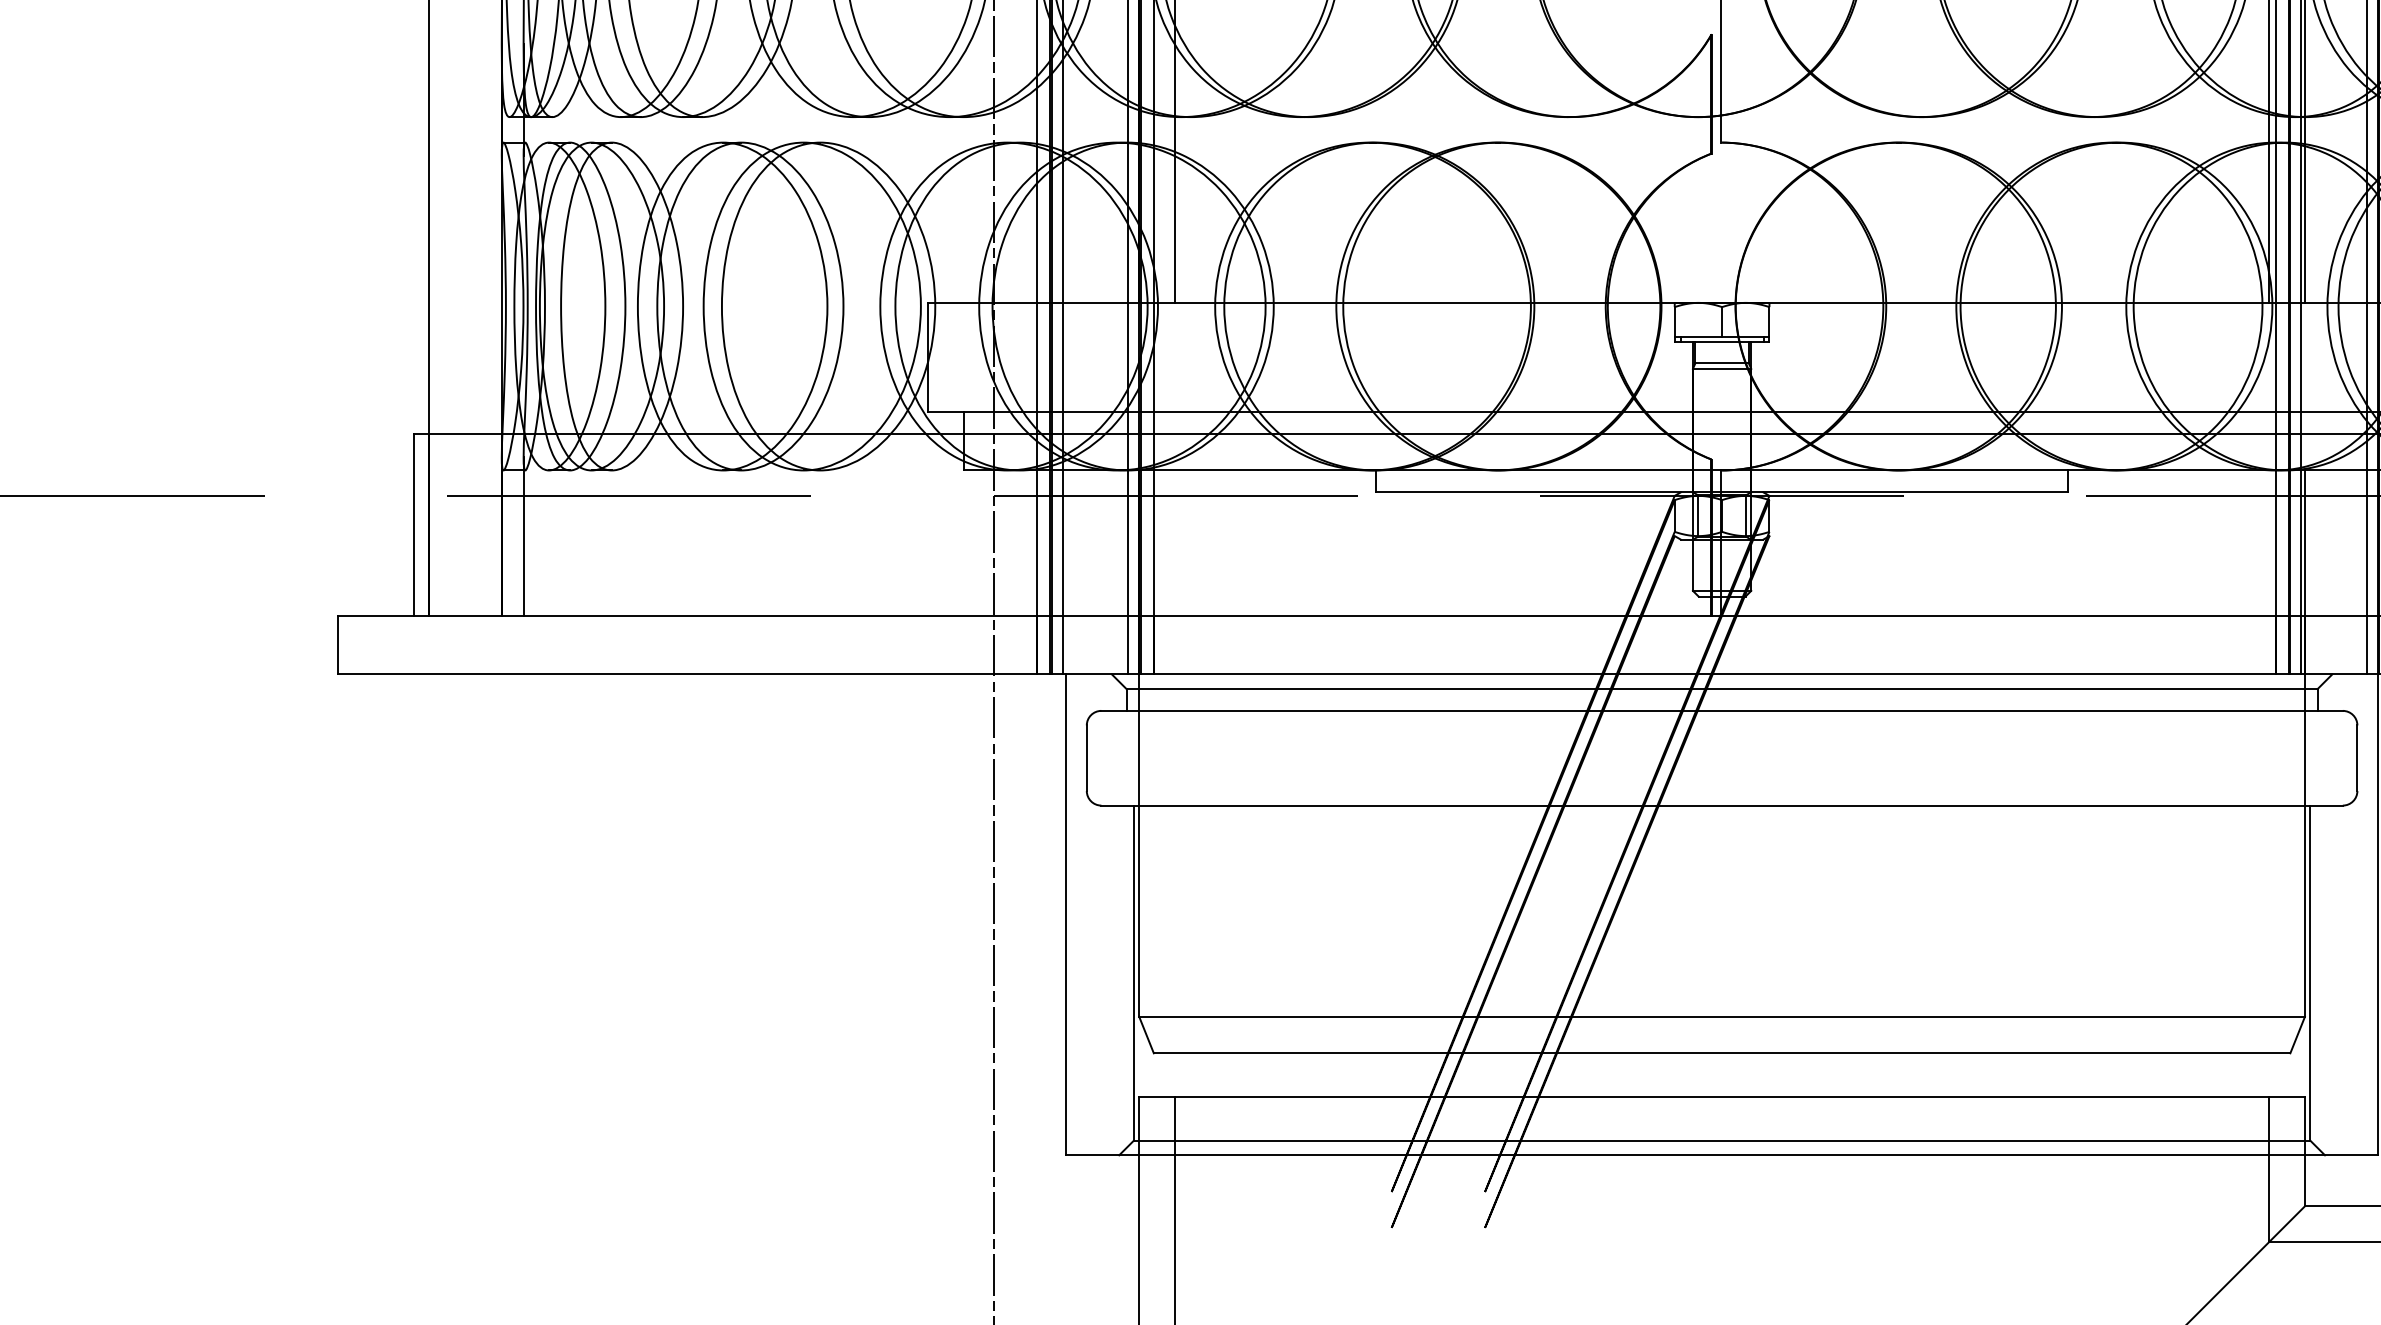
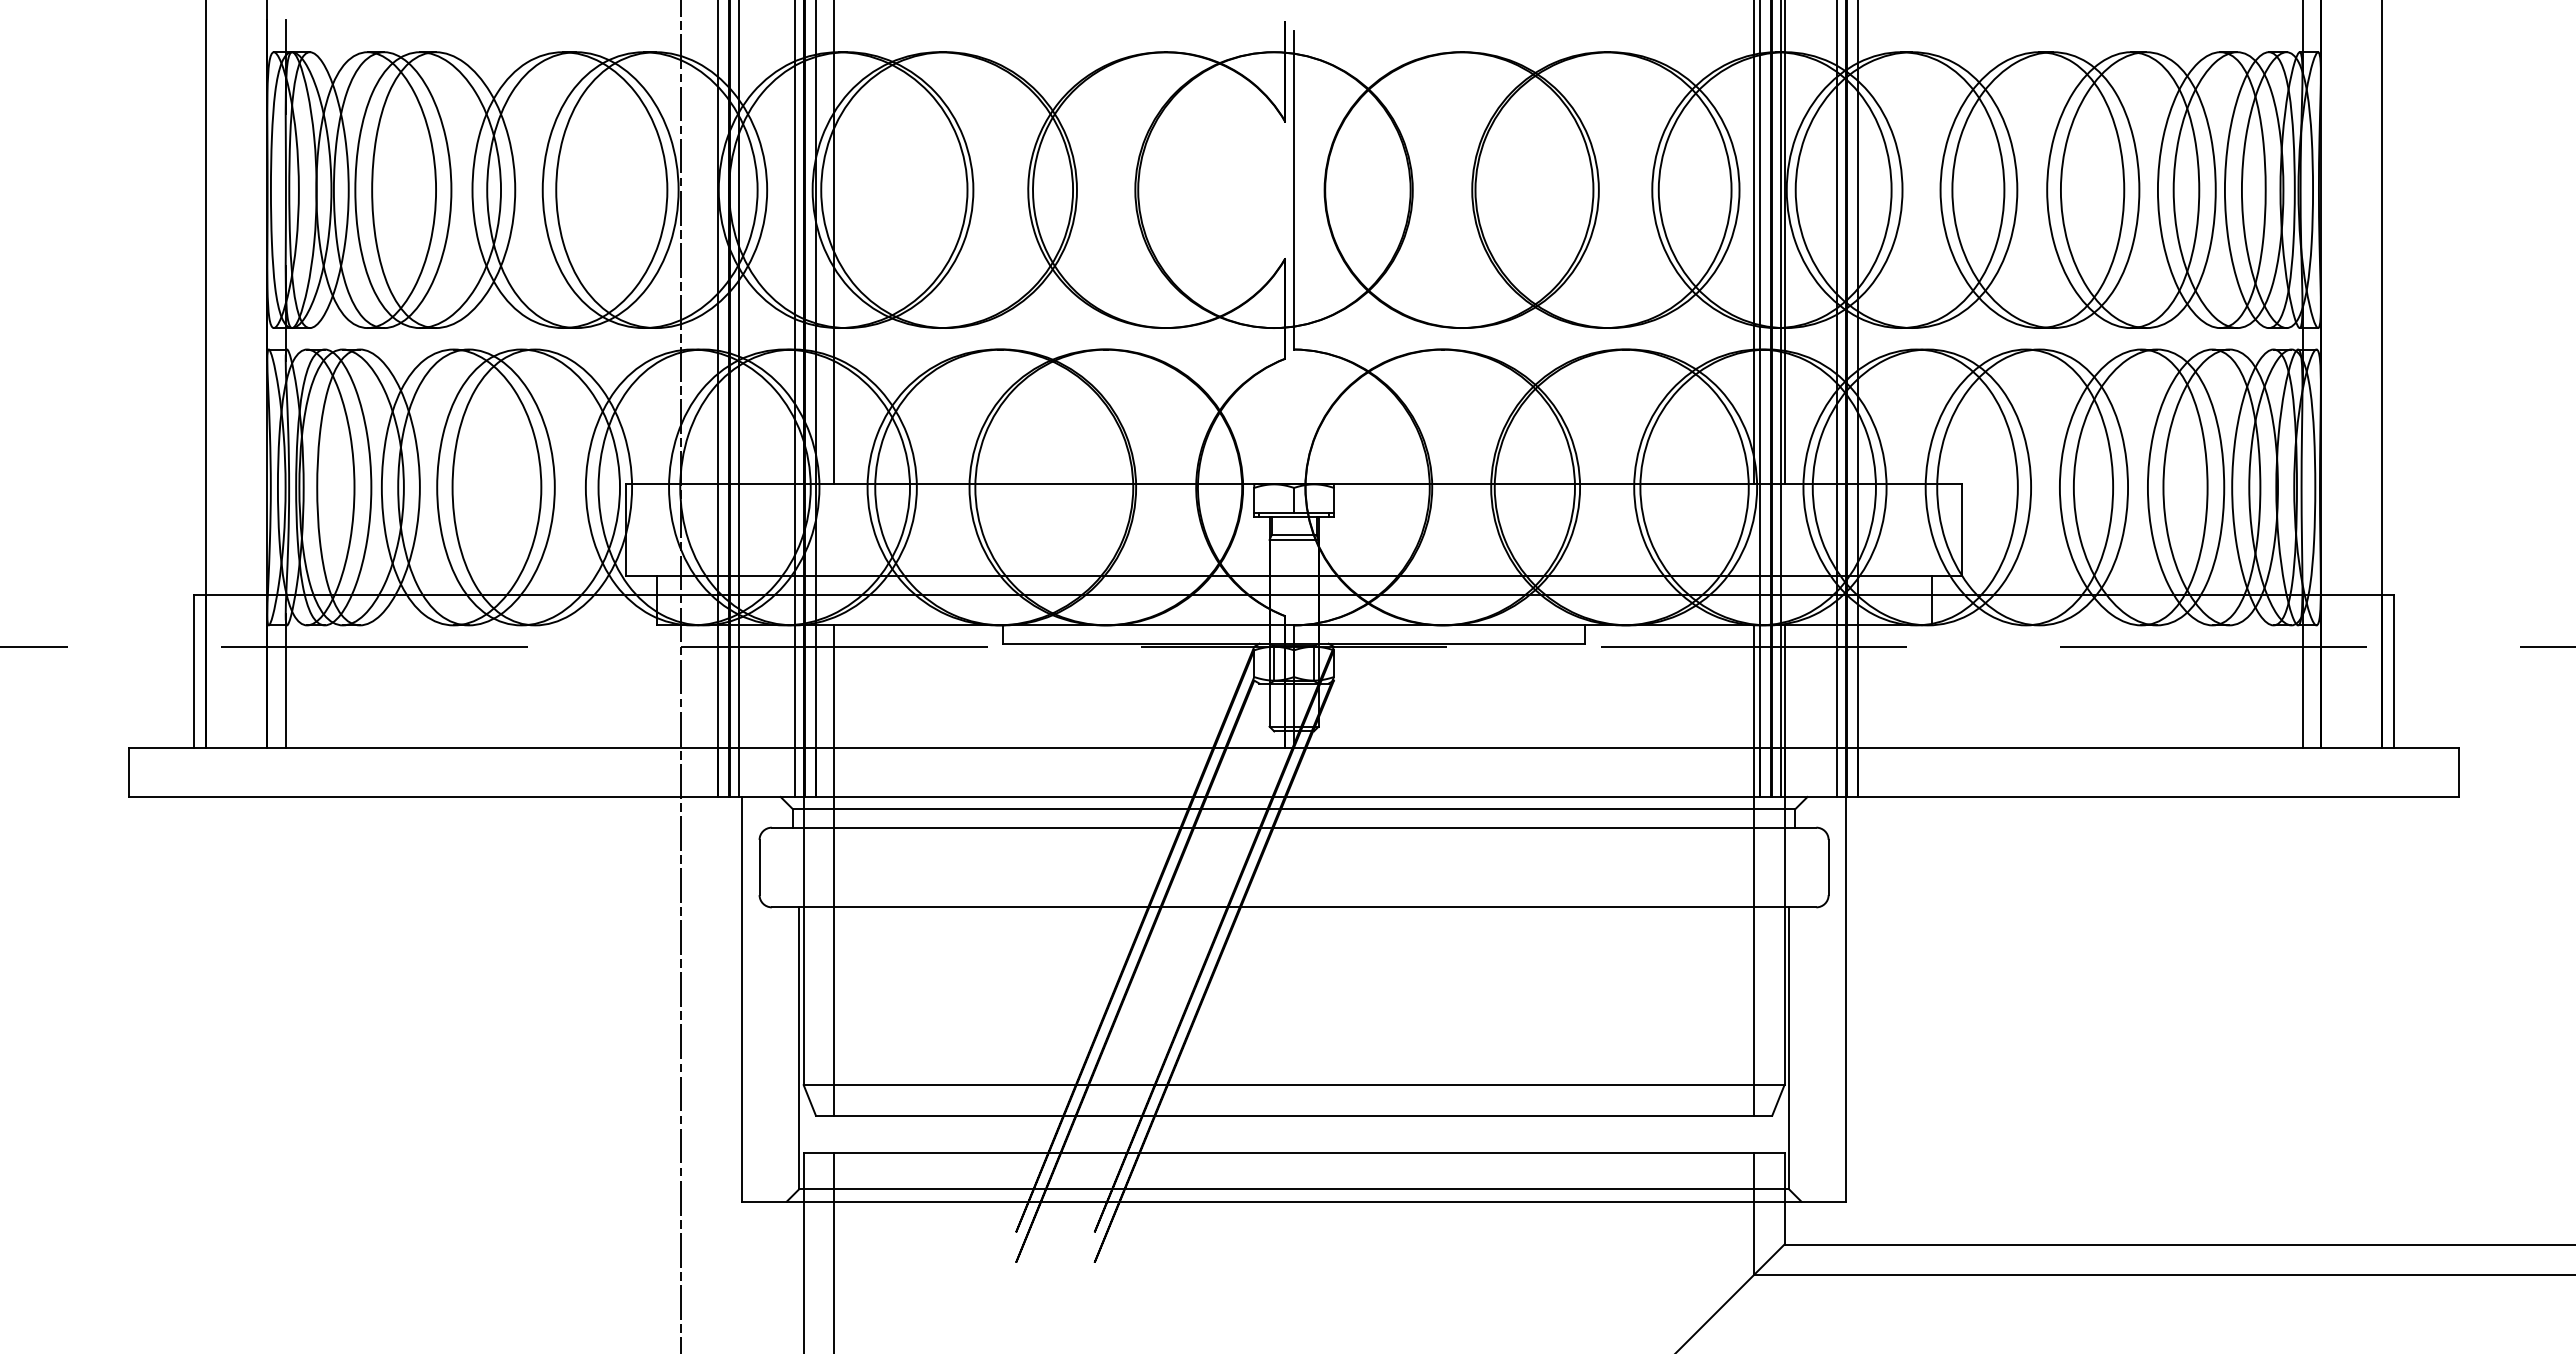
line: (1174, 761) -> (833, 870), added
line: (2269, 761) -> (1754, 870), added

